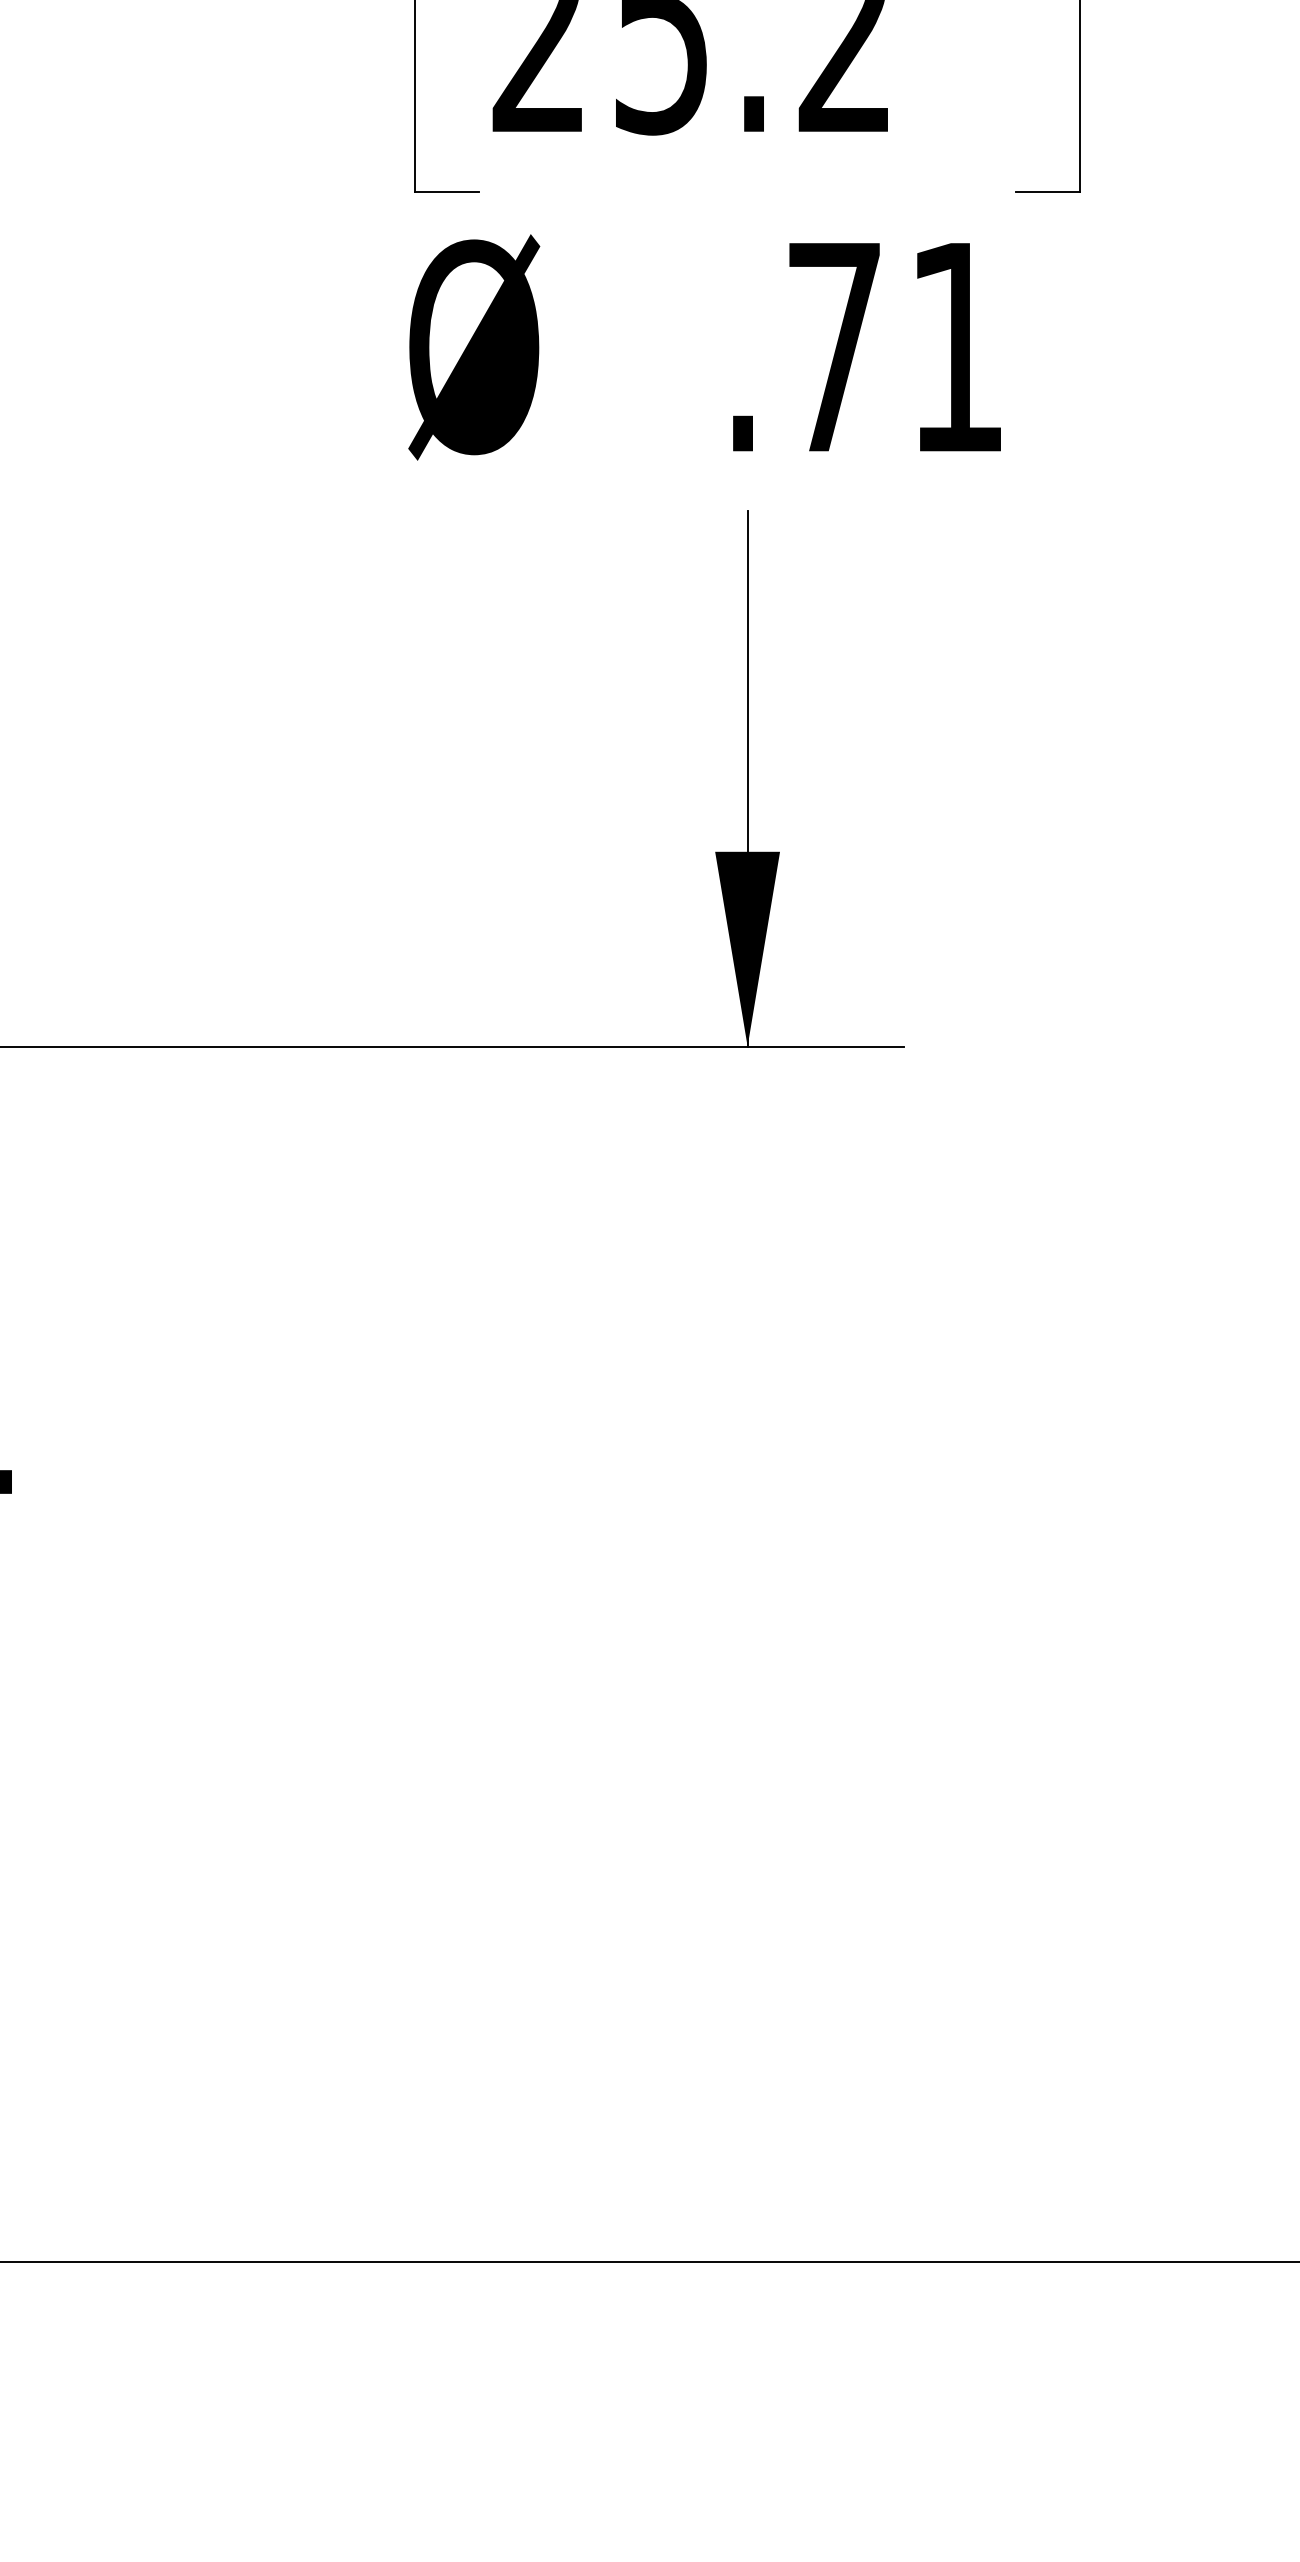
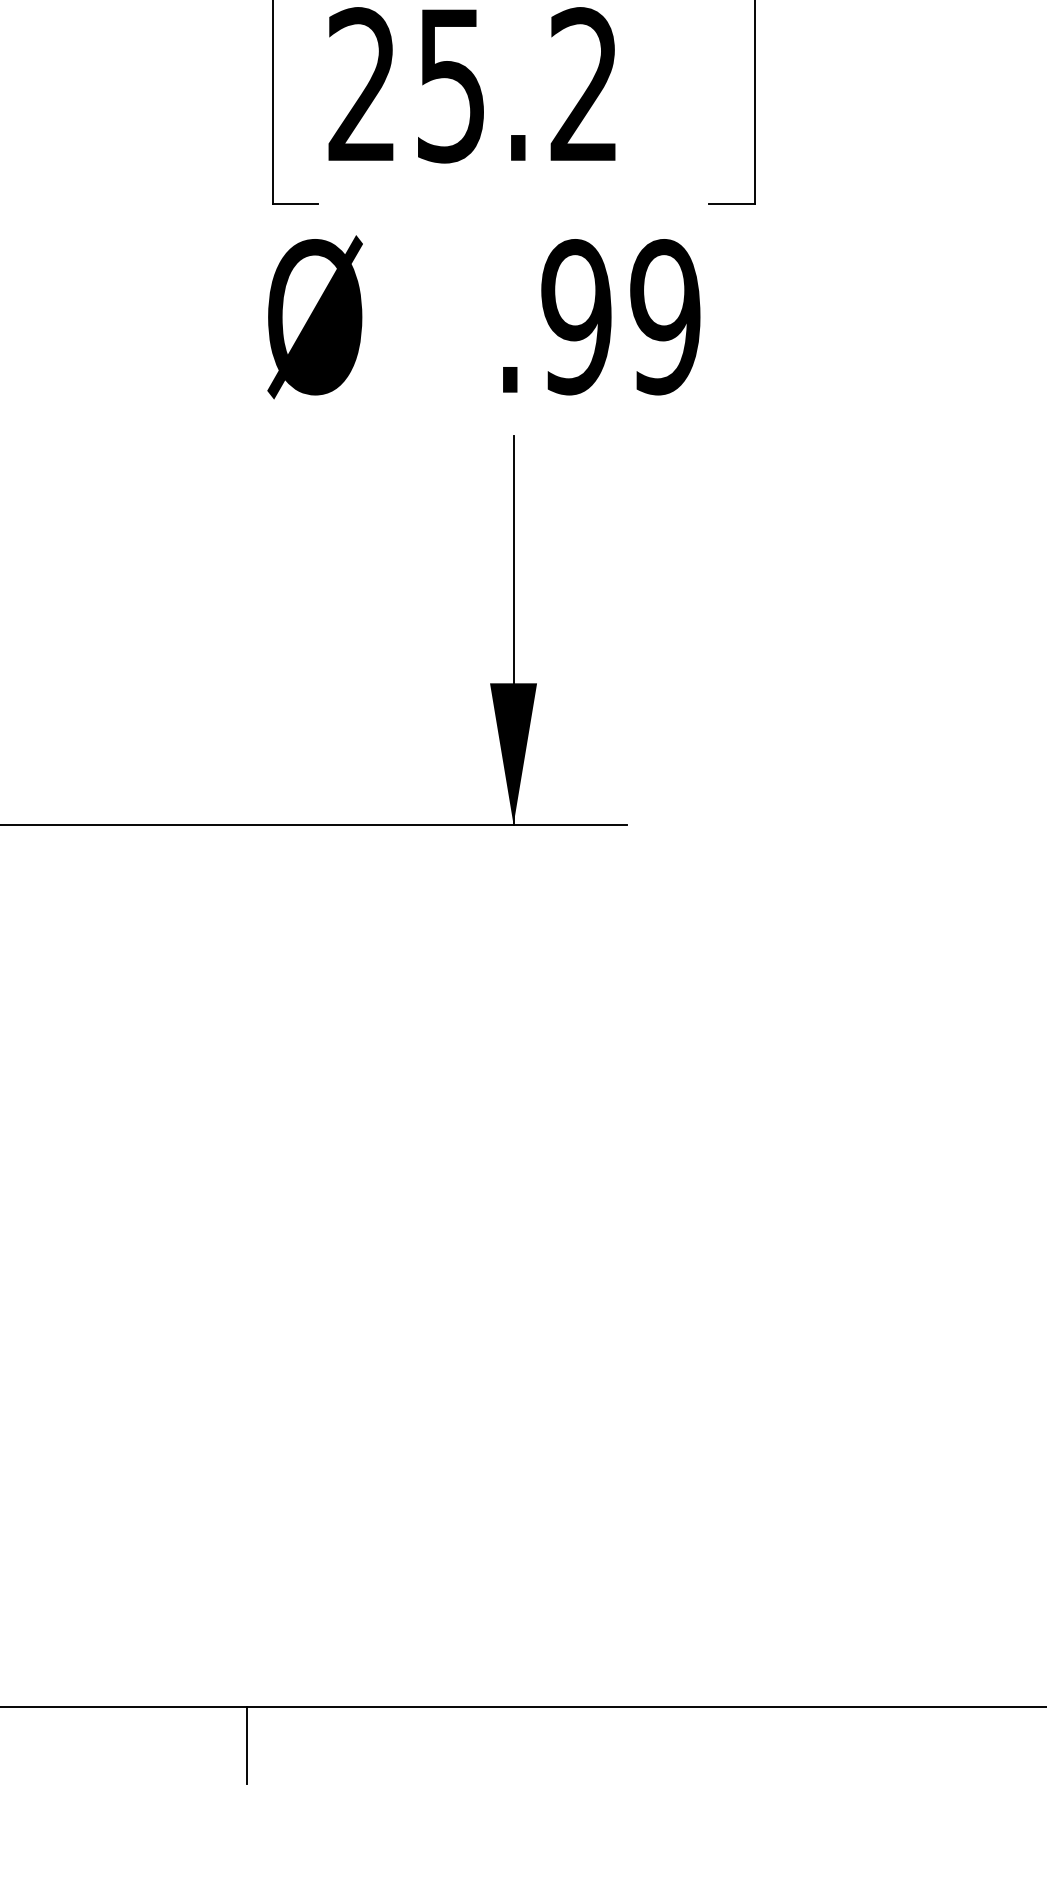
text: (894, 347) -> (620, 317), .71 -> .99
line: (380, 2315) -> (247, 1745), added

